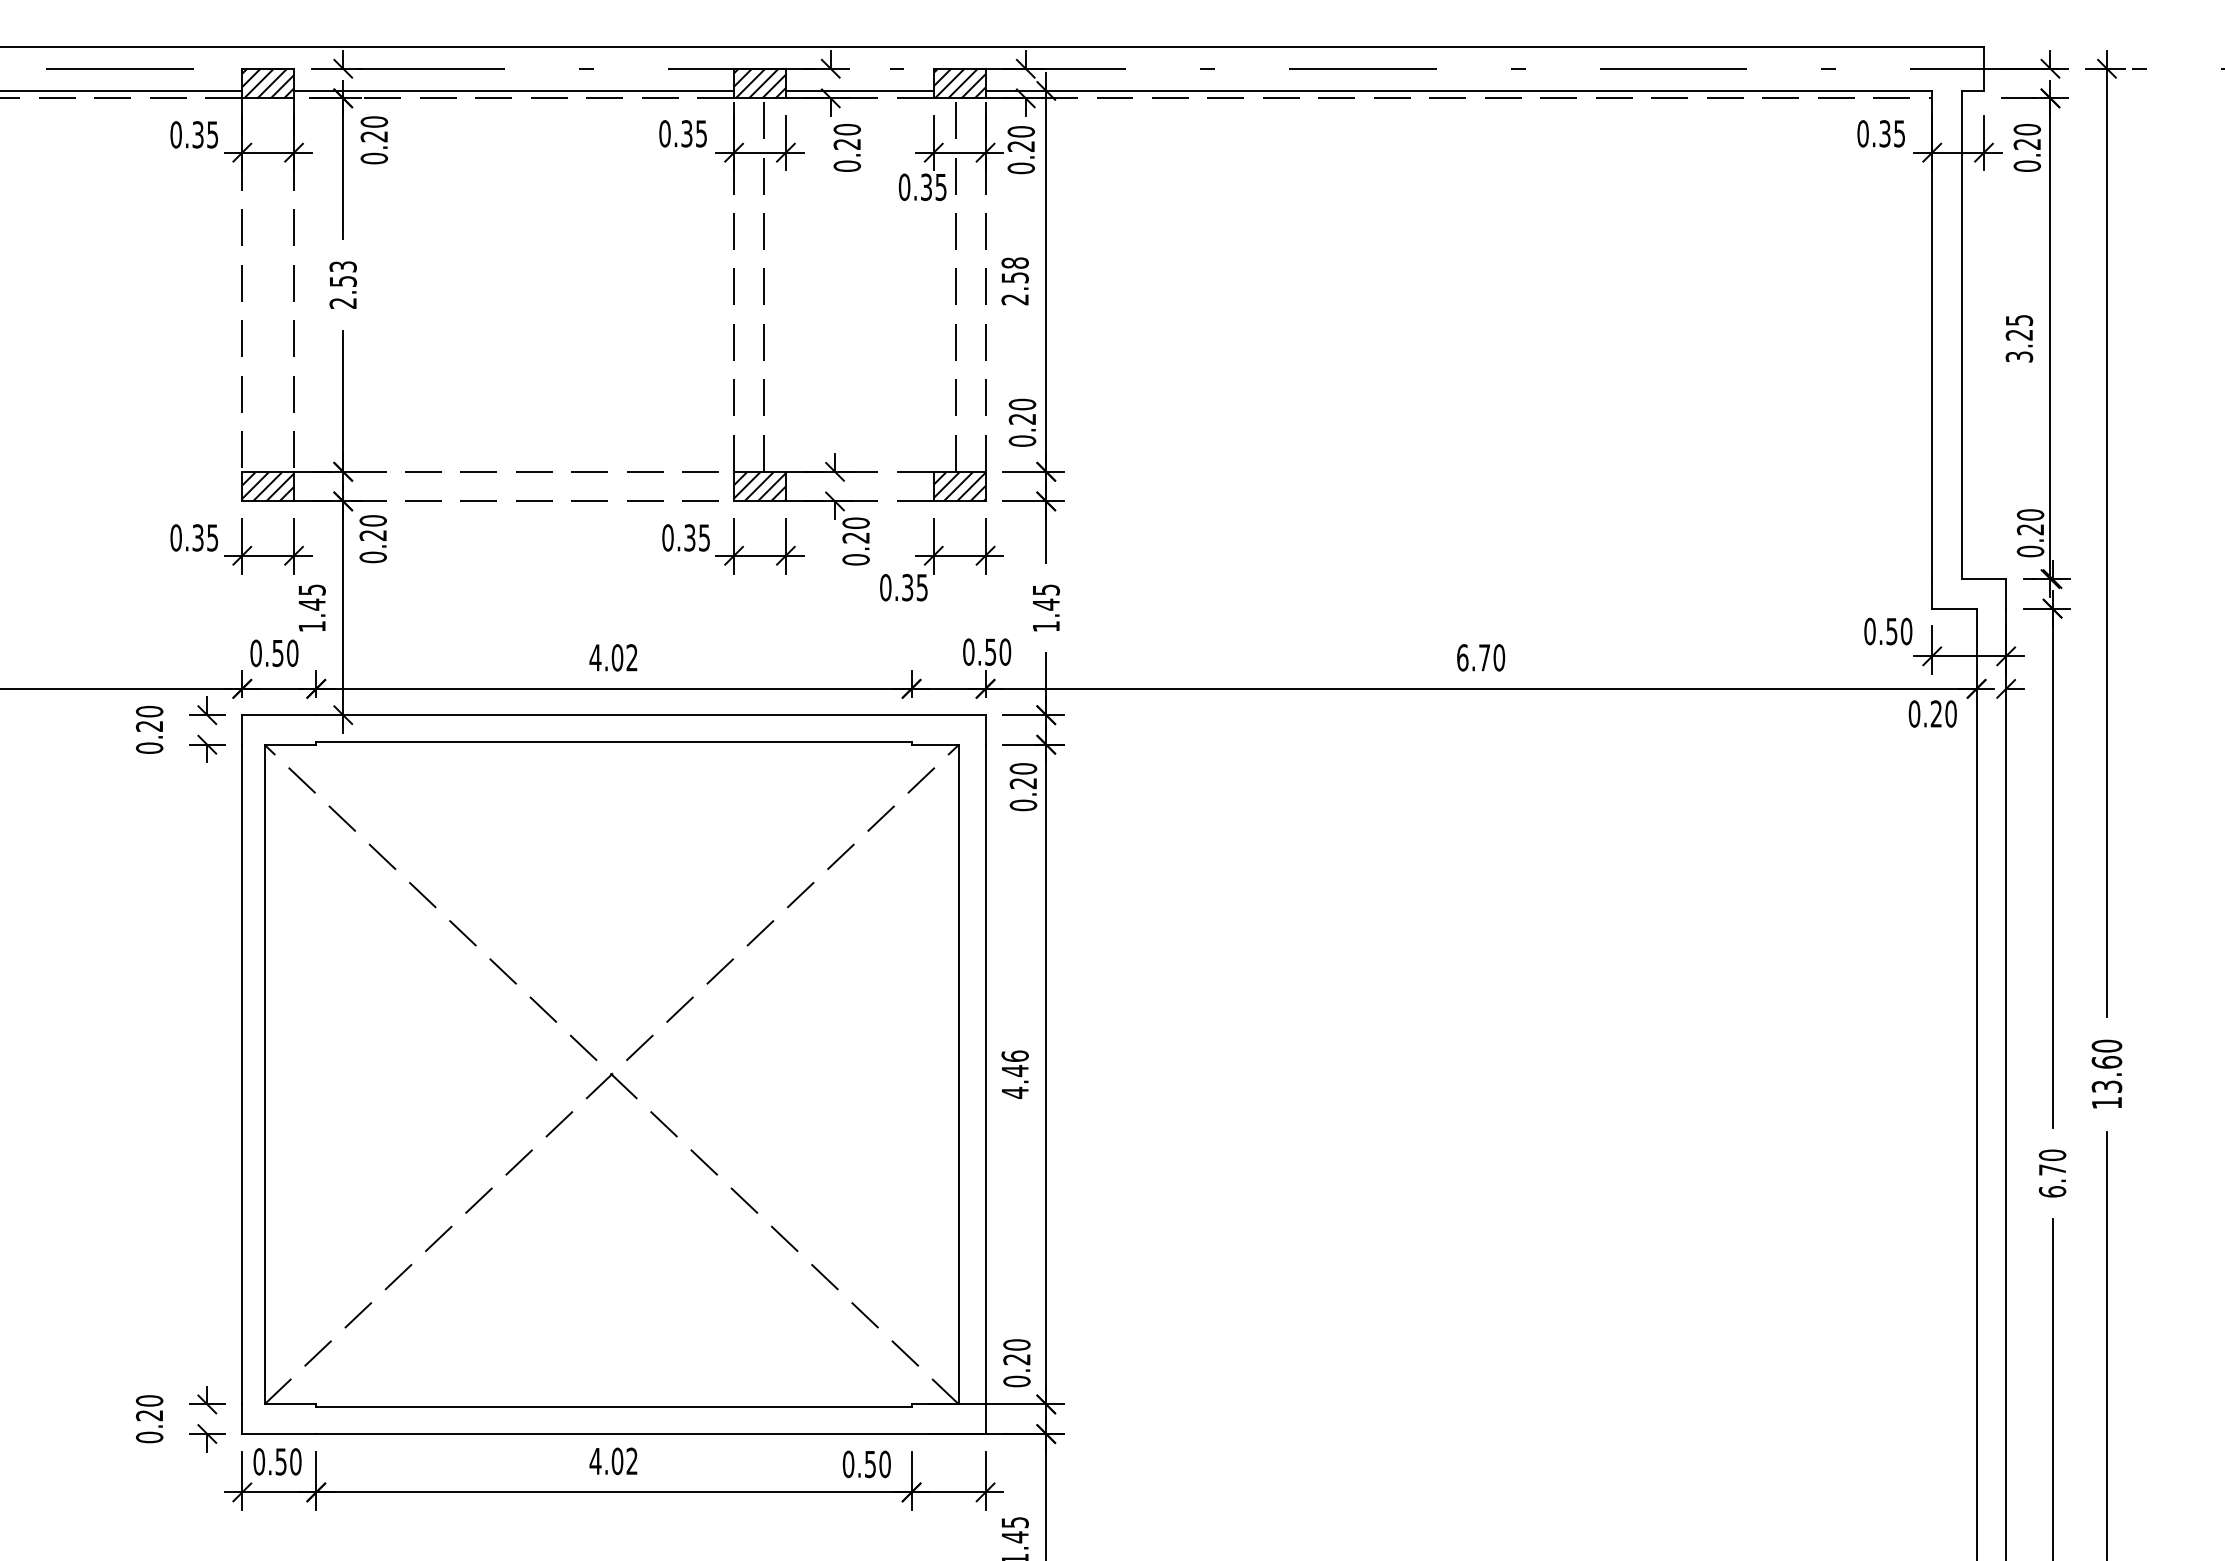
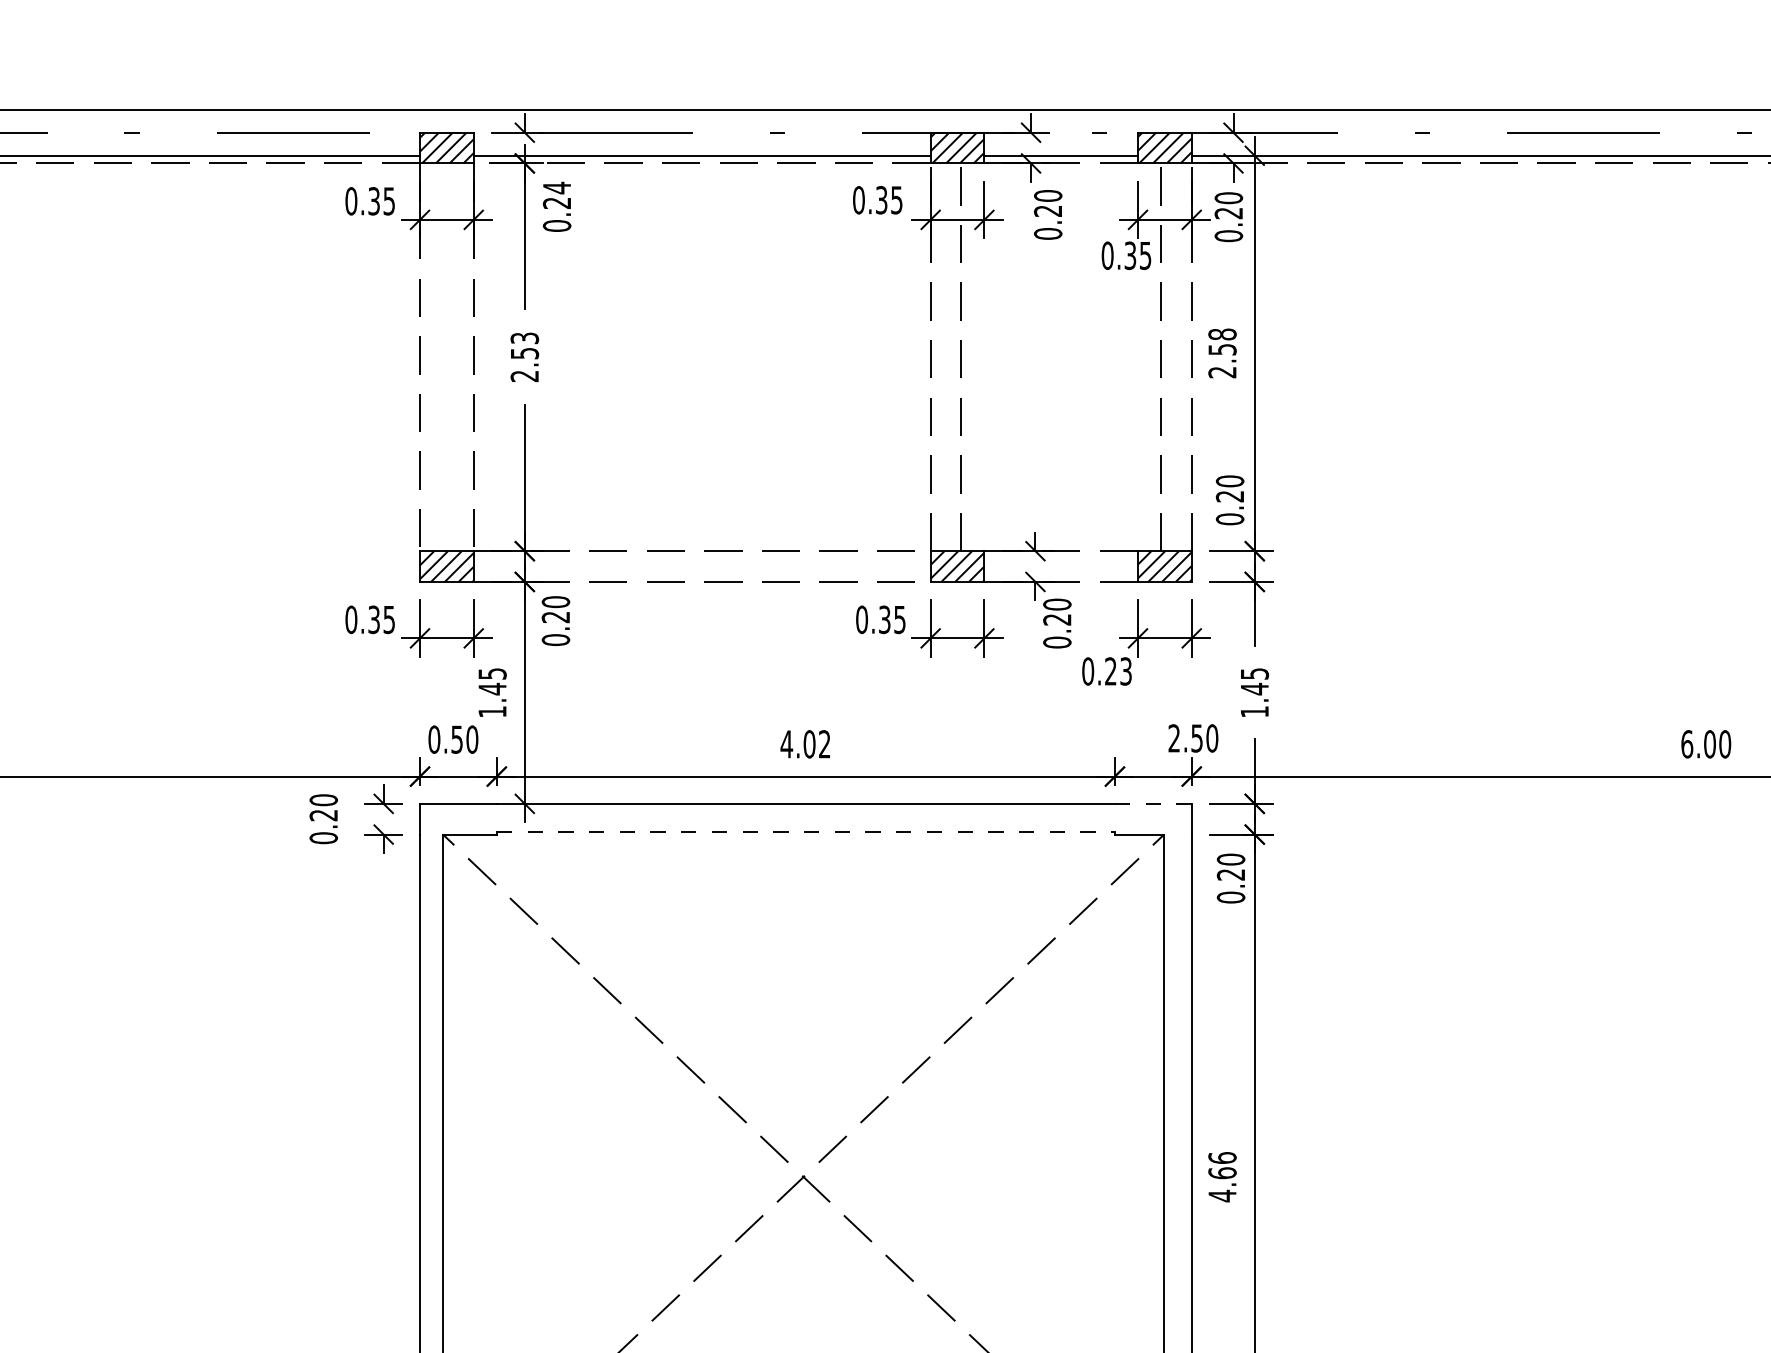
text: (374, 122) -> (557, 188), 0.20 -> 0.24
text: (914, 587) -> (1117, 671), 0.35 -> 0.23
text: (968, 651) -> (1174, 737), 0.50 -> 2.50
text: (1484, 657) -> (1709, 743), 6.70 -> 6.00
line: (948, 715) -> (1153, 804), solid -> dashed
line: (613, 741) -> (805, 831), solid -> dashed
text: (1014, 1071) -> (1221, 1173), 4.46 -> 4.66

